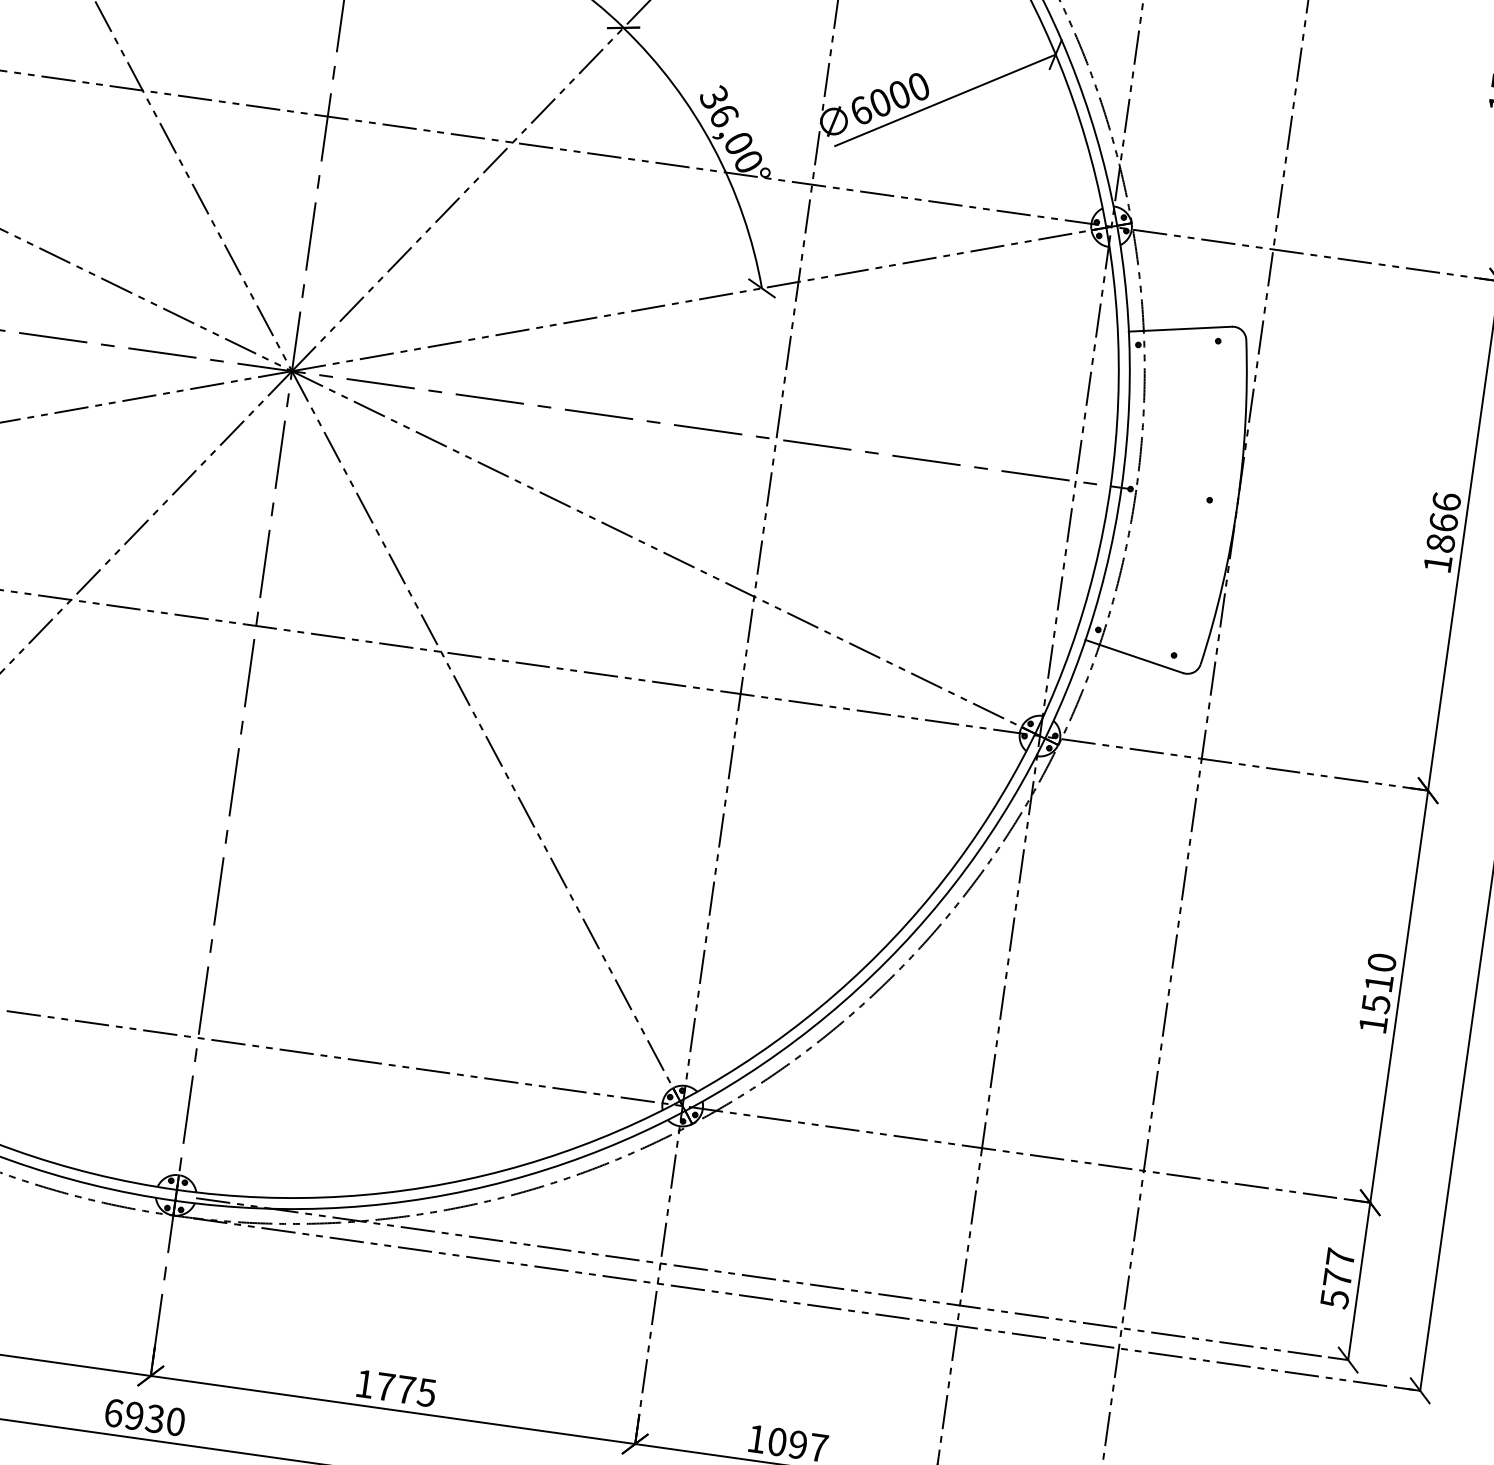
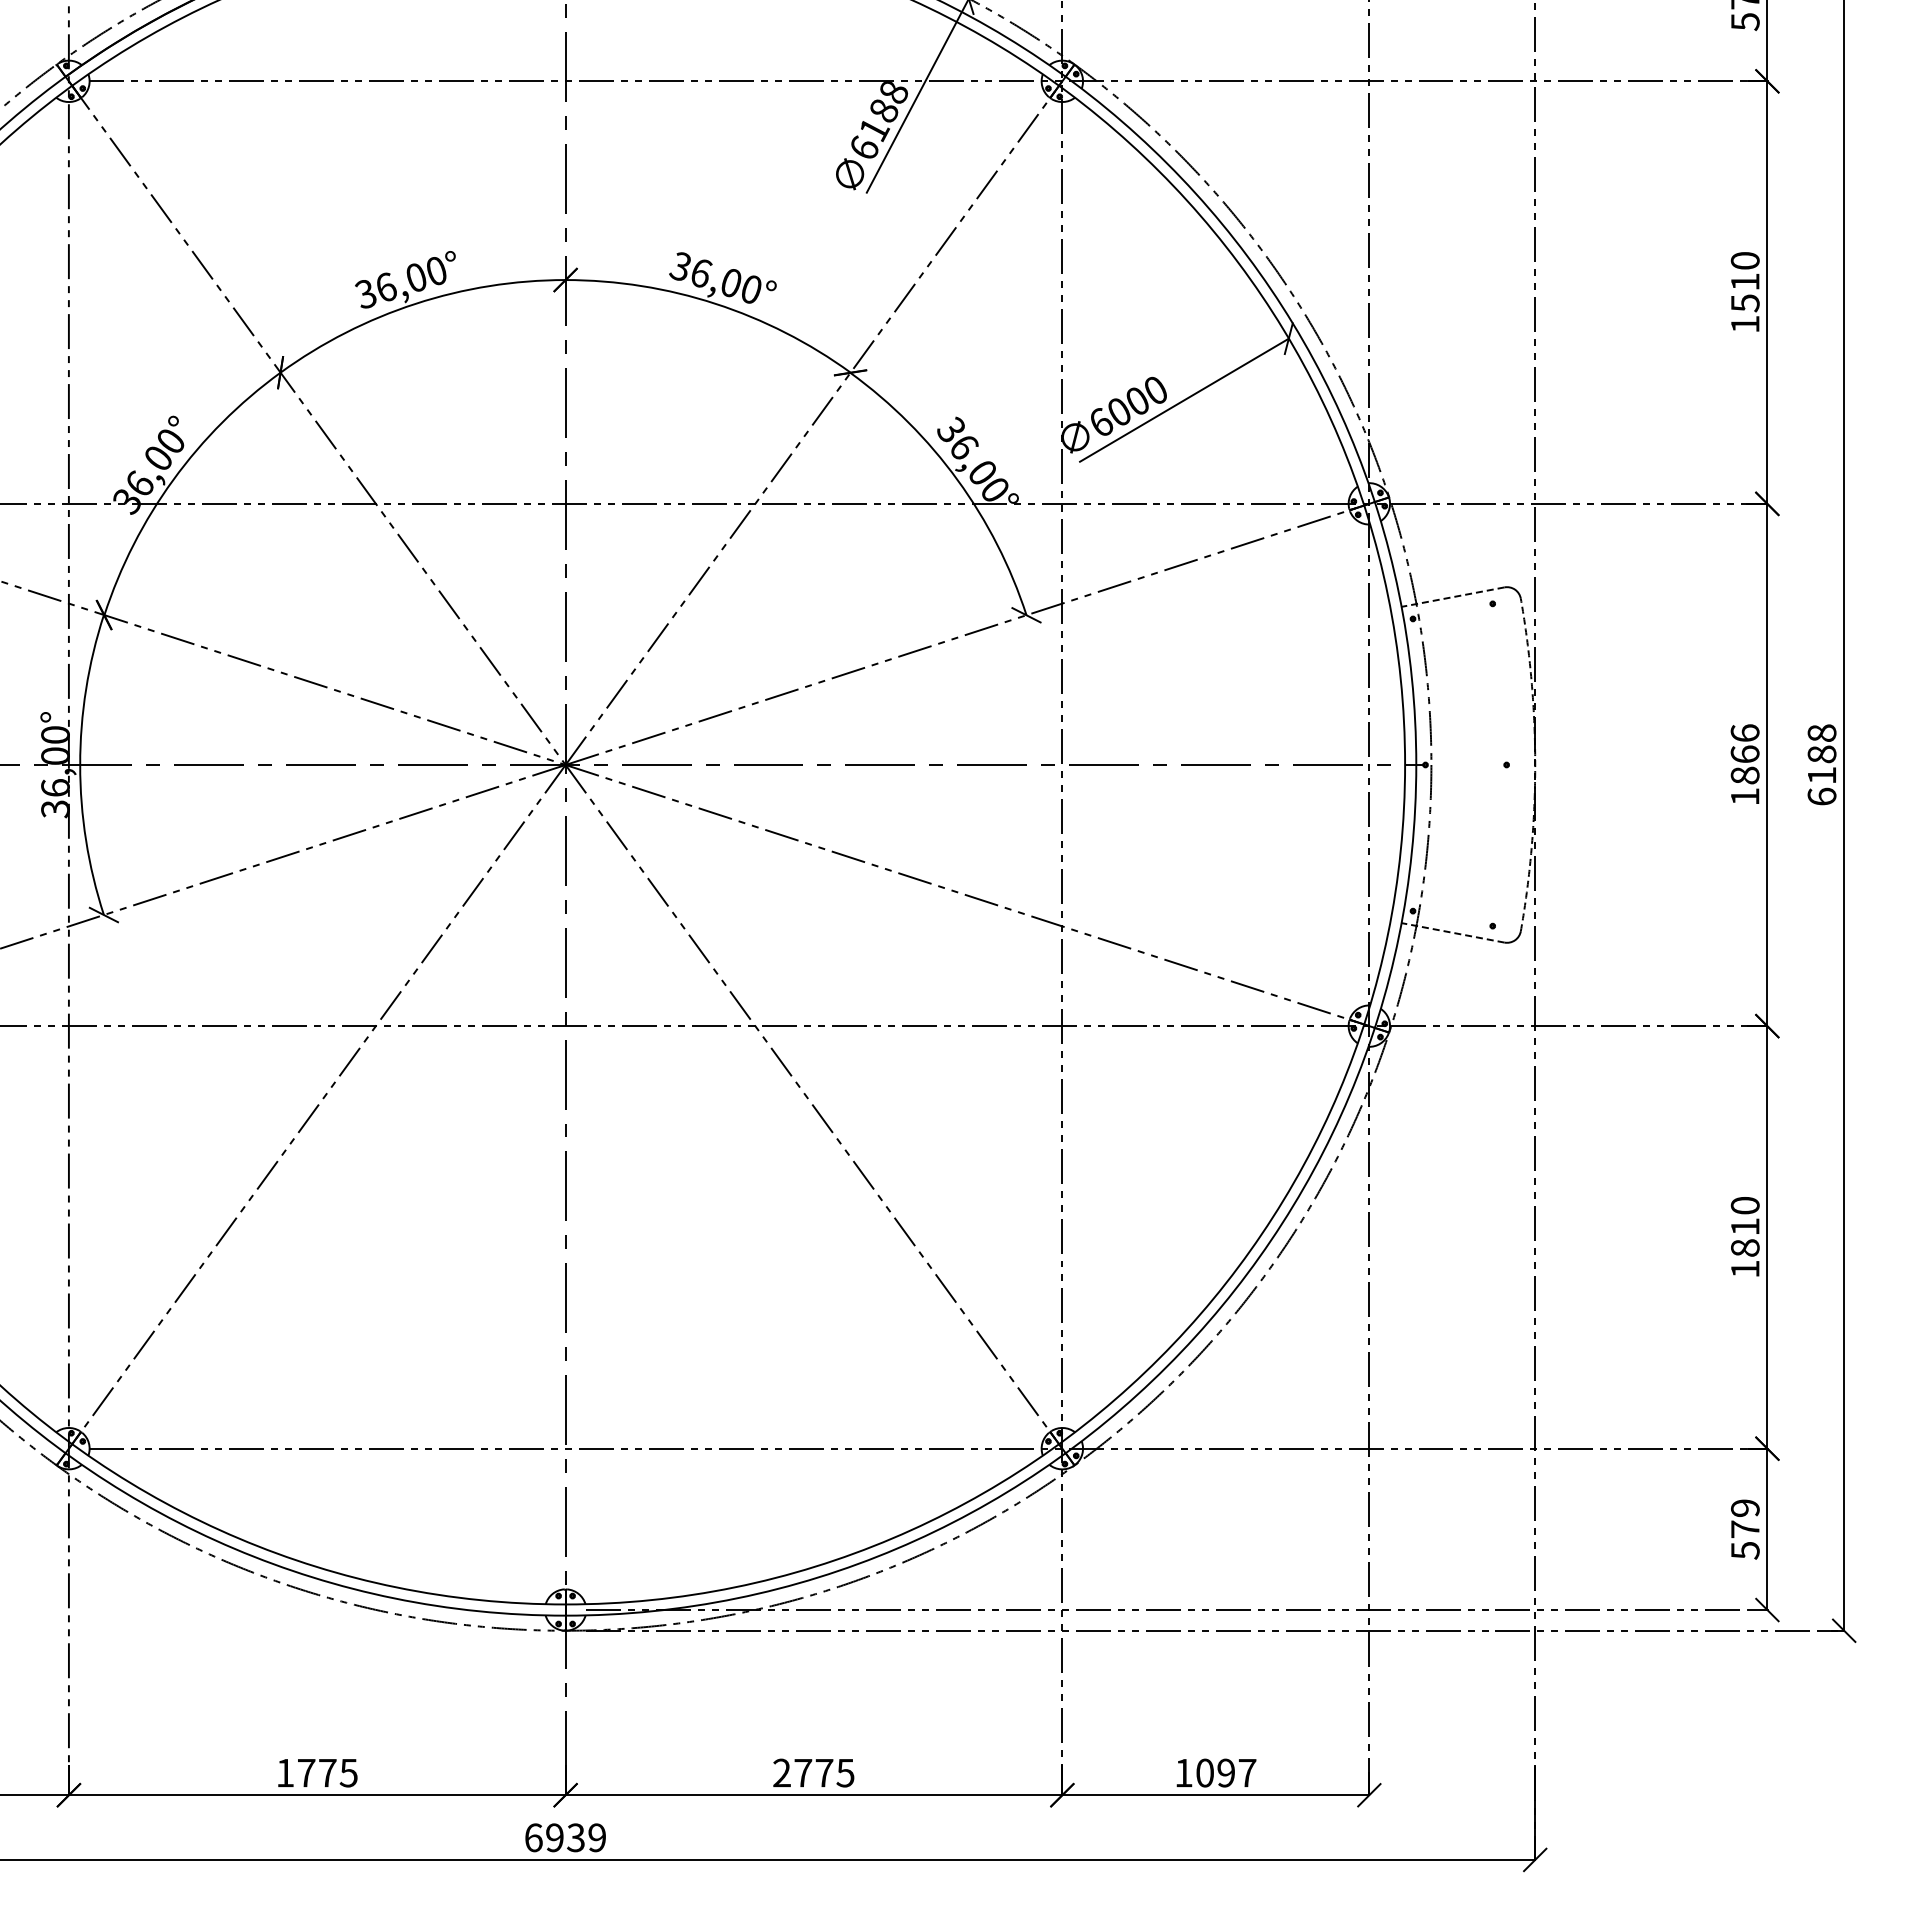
line: (1179, 329) -> (1452, 597), solid -> dashed
arc: (1237, 503) -> (1535, 764), solid -> dashed
line: (1133, 656) -> (1452, 932), solid -> dashed
text: (1376, 1004) -> (1745, 1248), 1510 -> 1810
text: (1340, 1257) -> (1745, 1507), 577 -> 579
text: (364, 1383) -> (781, 1772), 1775 -> 2775
text: (176, 1421) -> (597, 1837), 6930 -> 6939

